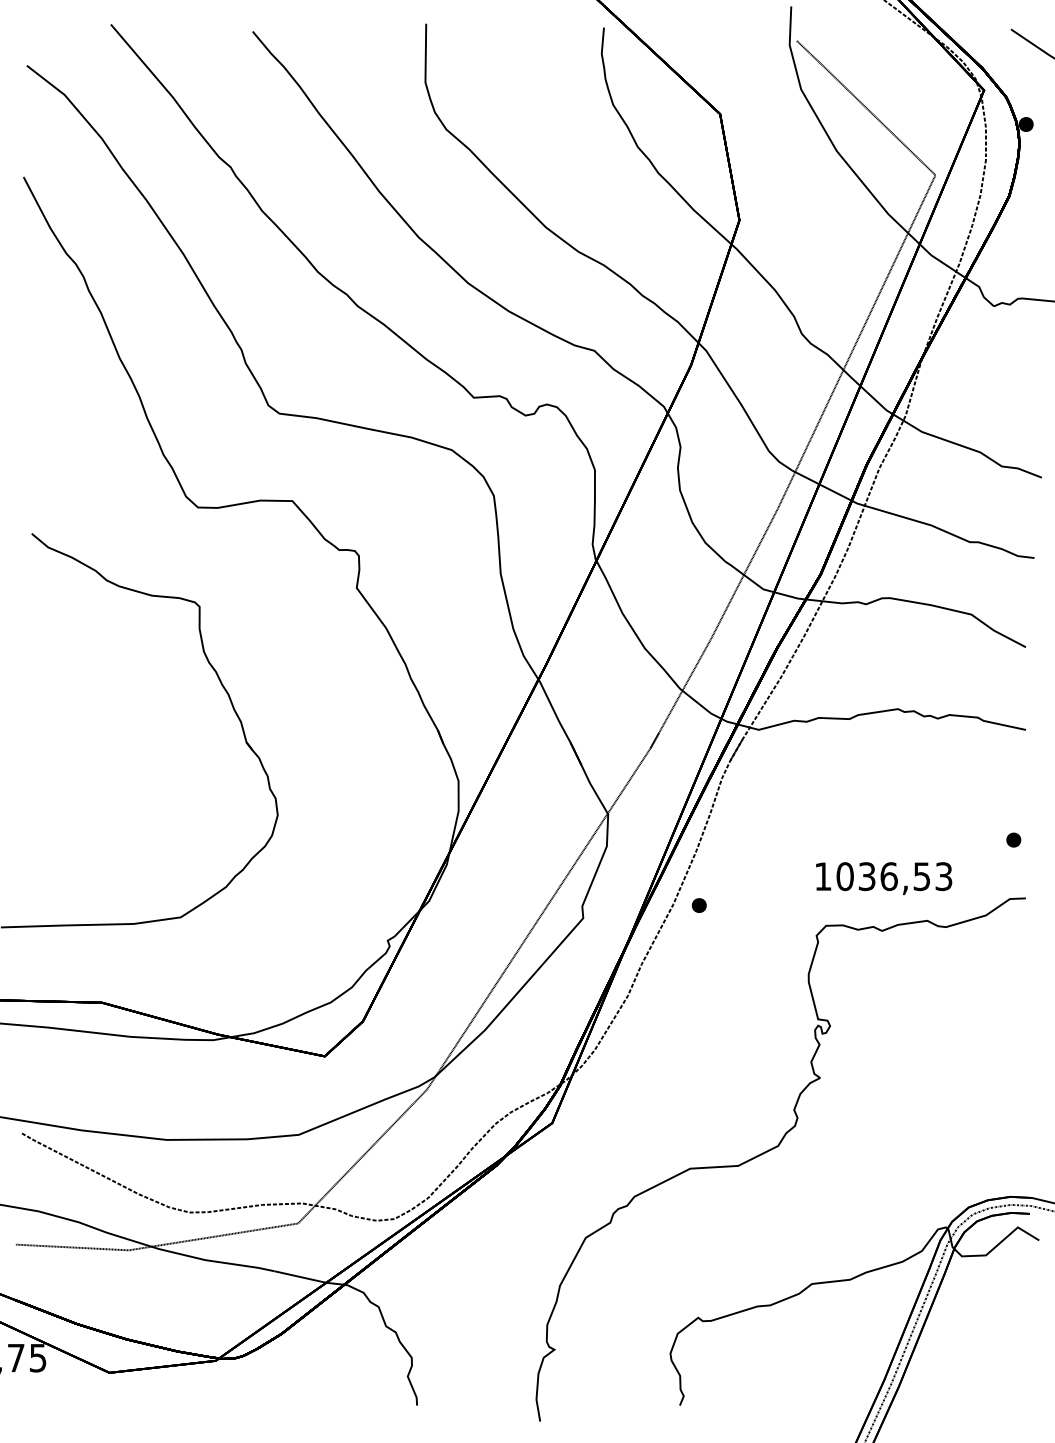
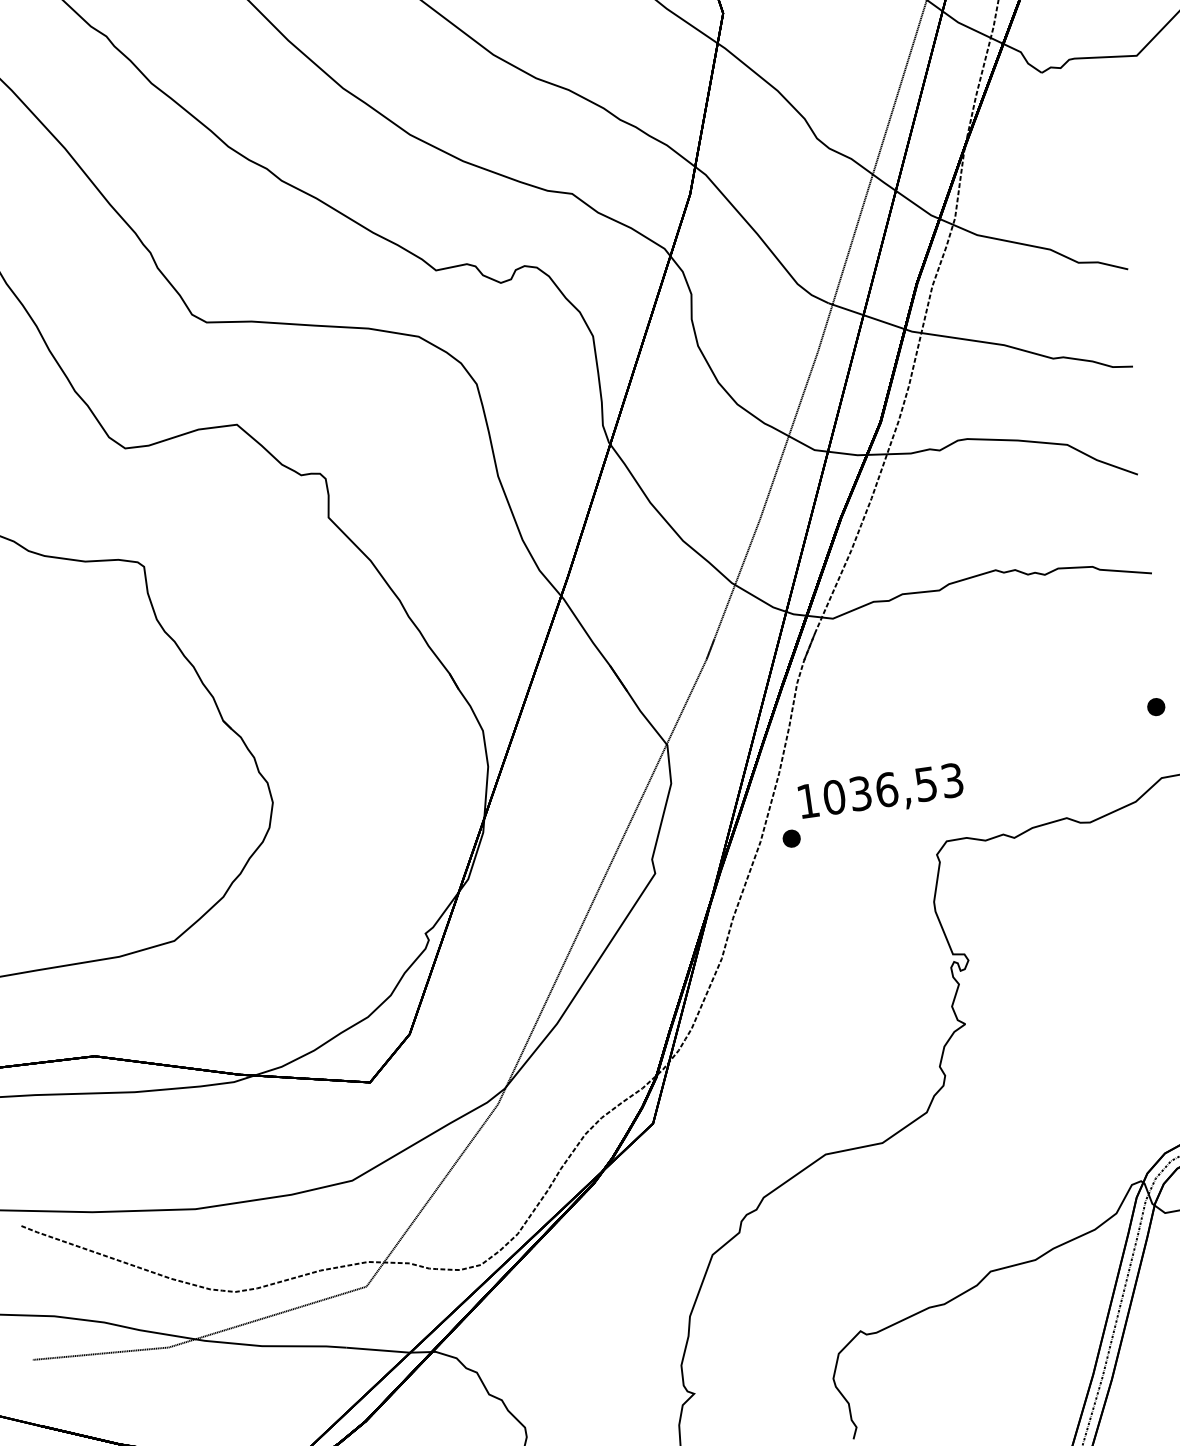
text: (884, 878) -> (881, 792), moved

